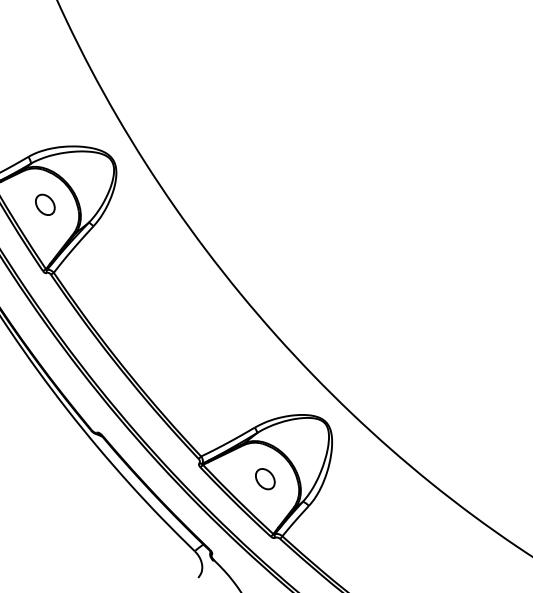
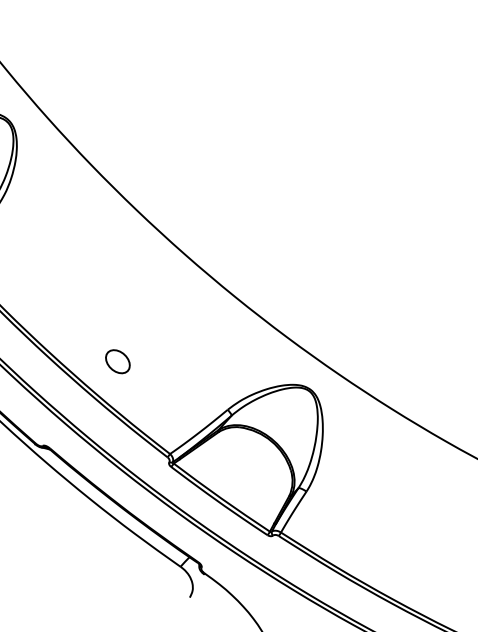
part: (265, 479) -> (118, 362), moved

